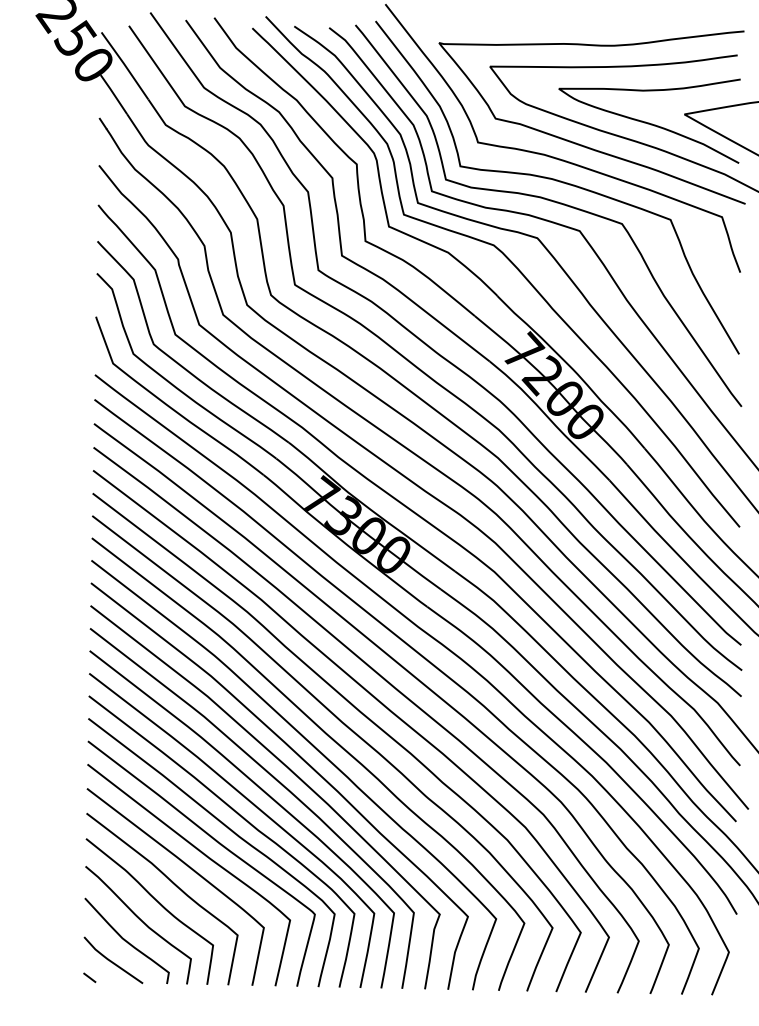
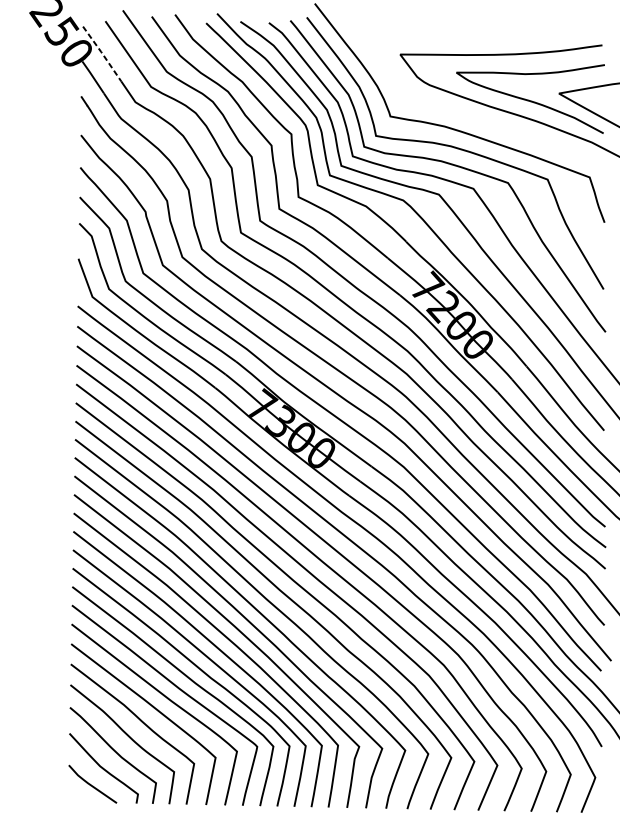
line: (124, 65) -> (101, 53), solid -> dashed
curve: (582, 144) -> (475, 118), removed
line: (89, 977) -> (73, 798), removed

